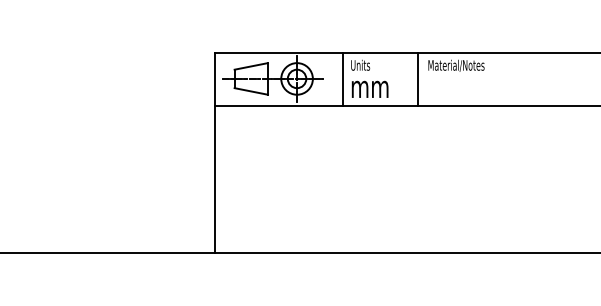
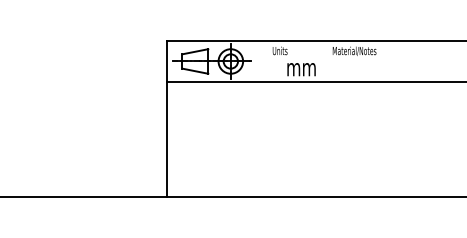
line: (343, 78) -> (266, 61), removed
line: (417, 78) -> (324, 61), removed
text: (369, 88) -> (301, 68), moved

